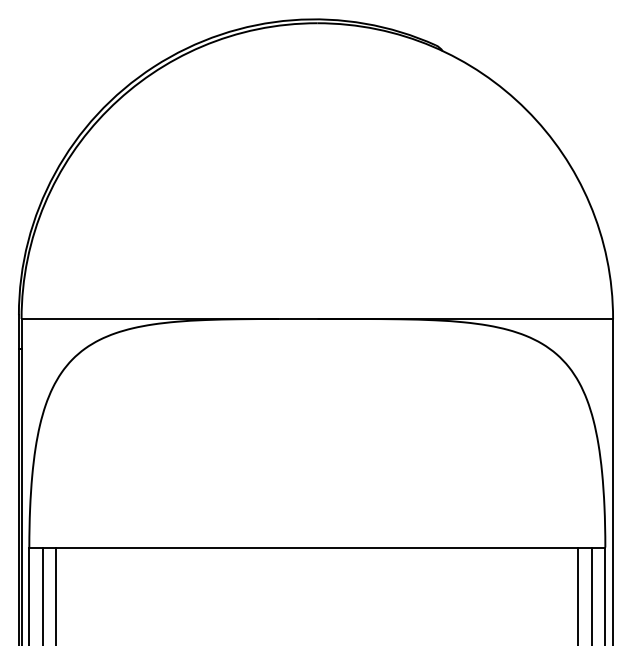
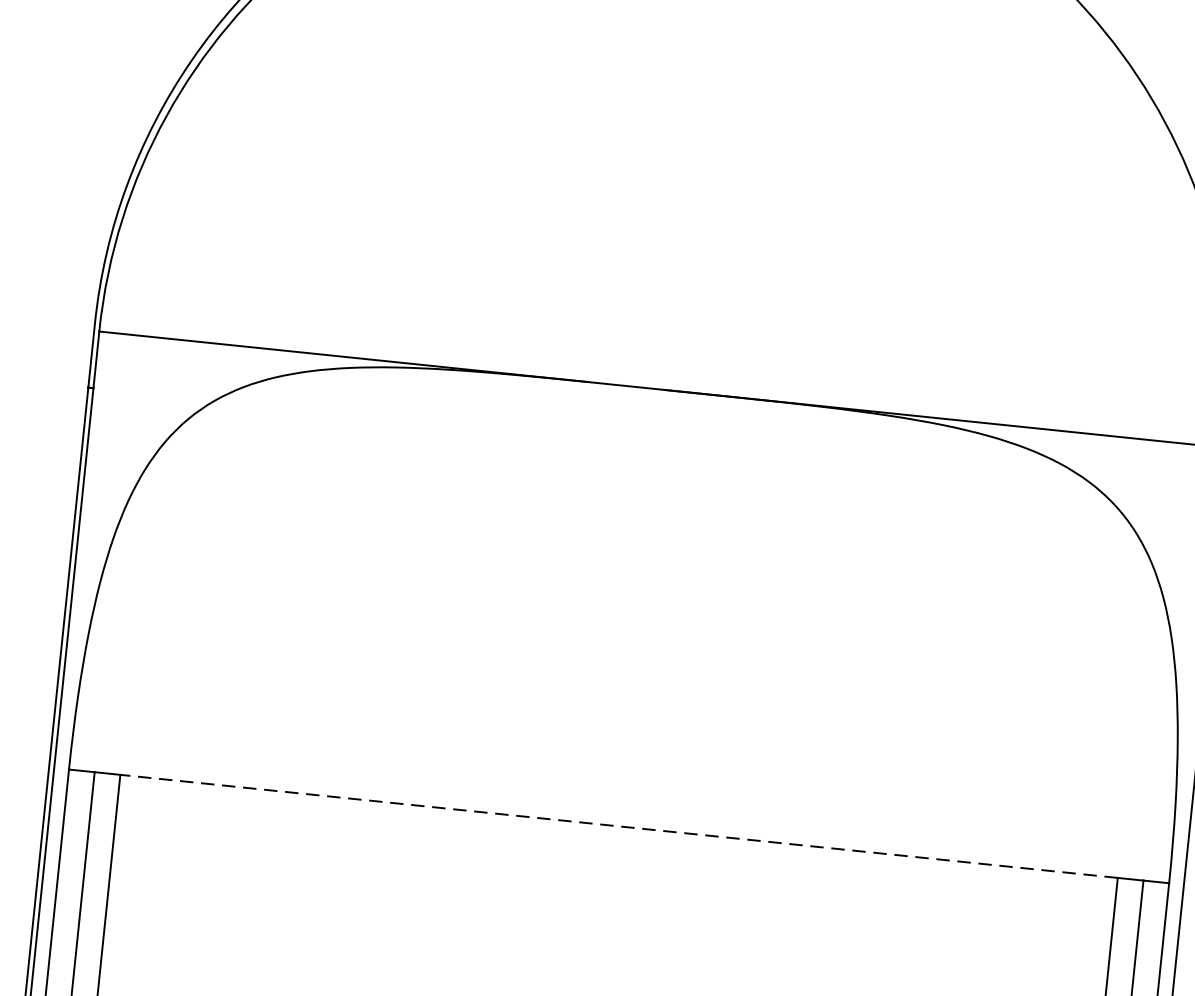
line: (316, 547) -> (617, 826), solid -> dashed

